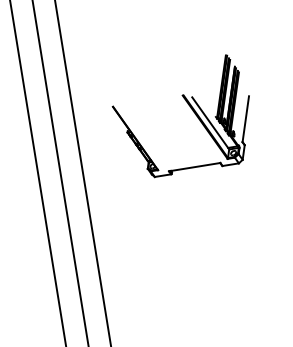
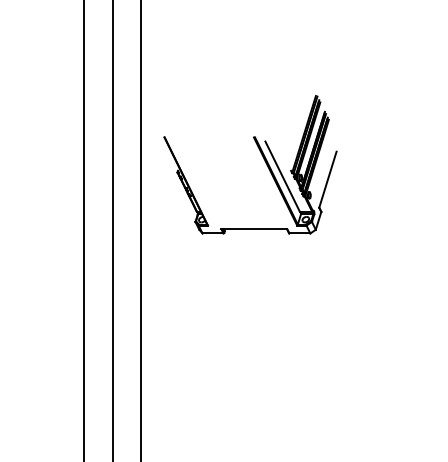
part: (191, 110) -> (262, 157), moved

